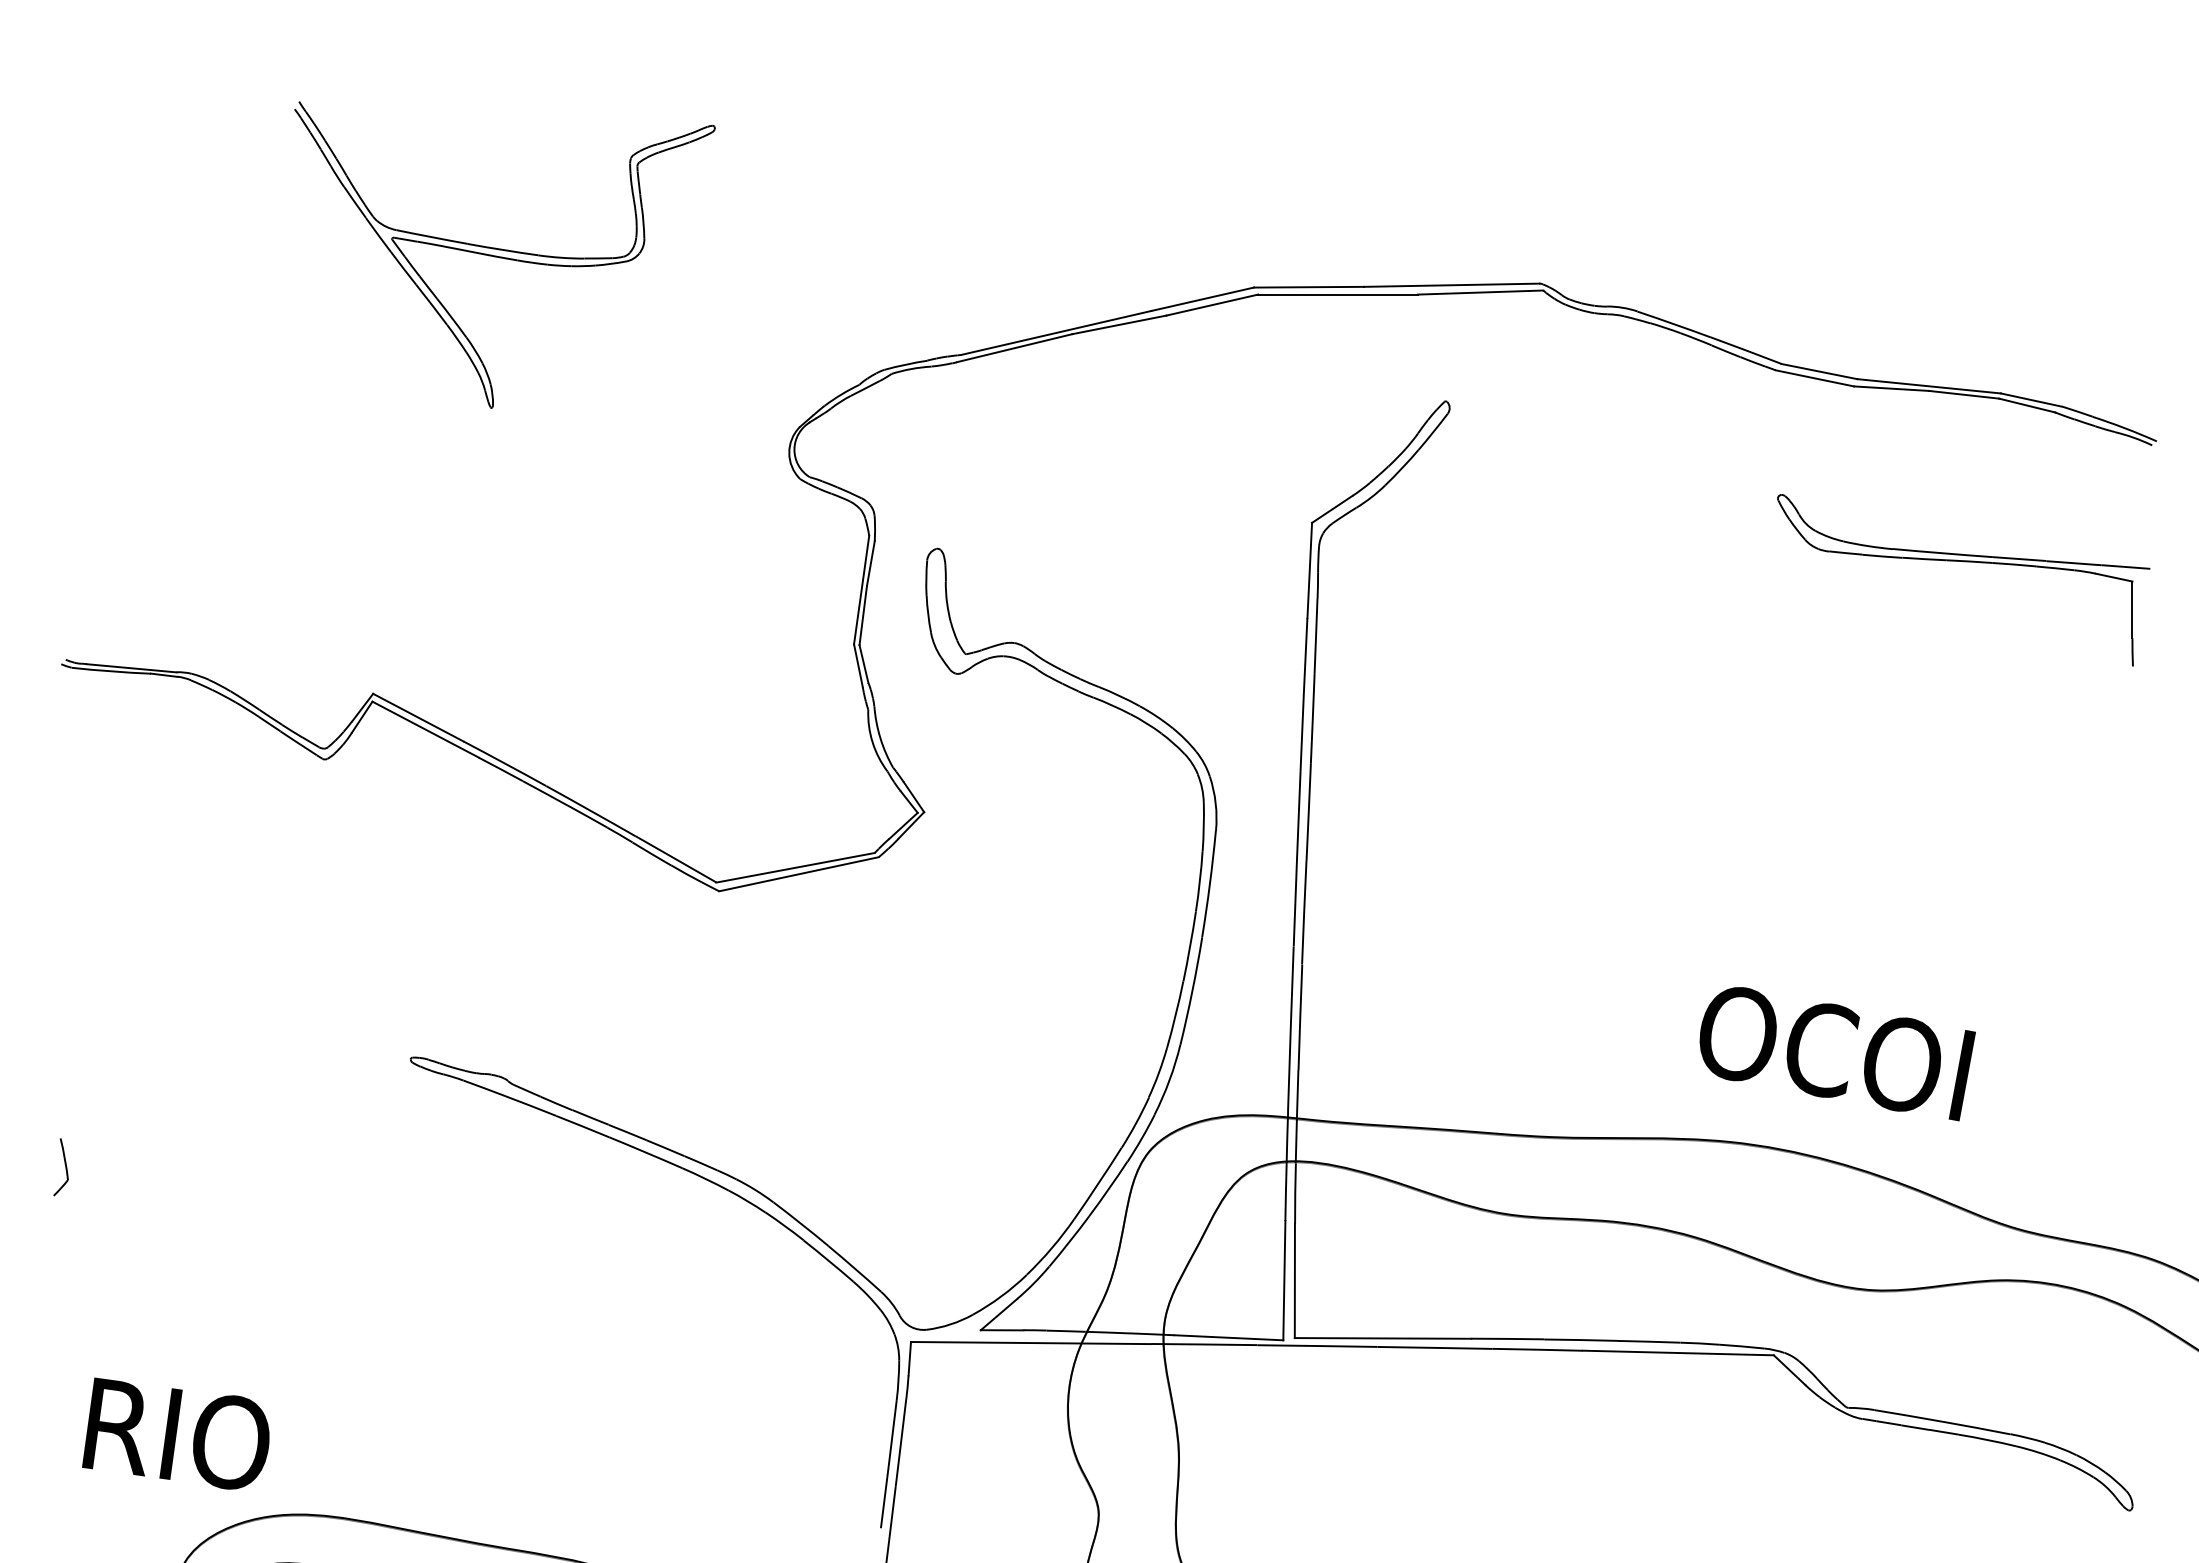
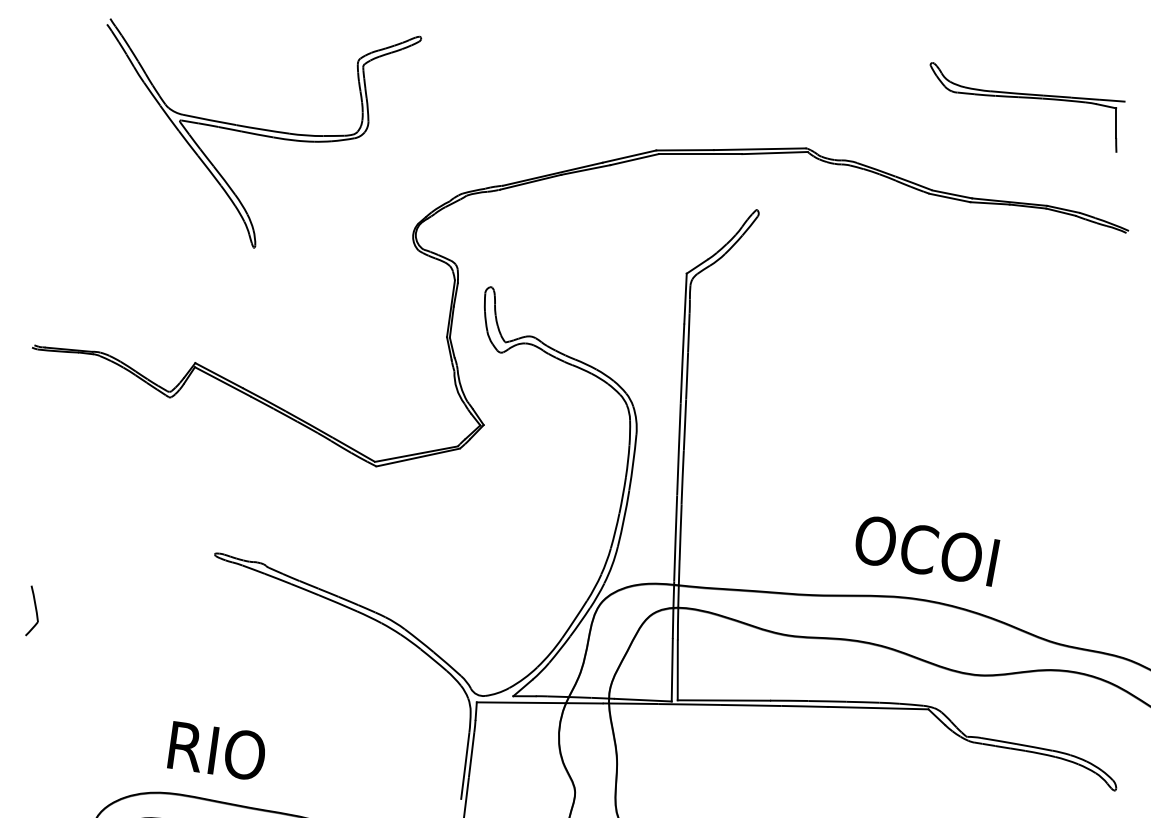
part: (505, 255) -> (264, 133), size x1.43
part: (1963, 562) -> (1027, 98), moved
text: (1836, 1053) -> (927, 551), moved
part: (60, 1166) -> (31, 610), size x1.67
text: (174, 1433) -> (215, 750), moved

